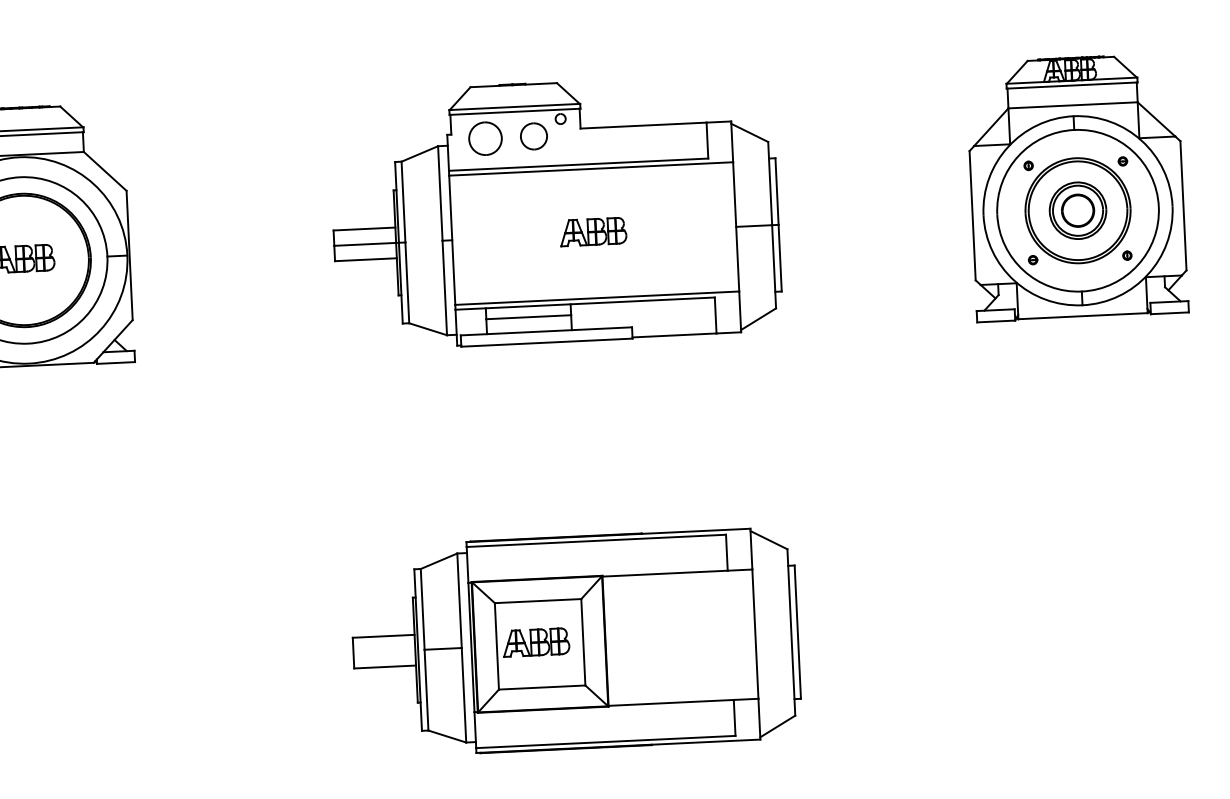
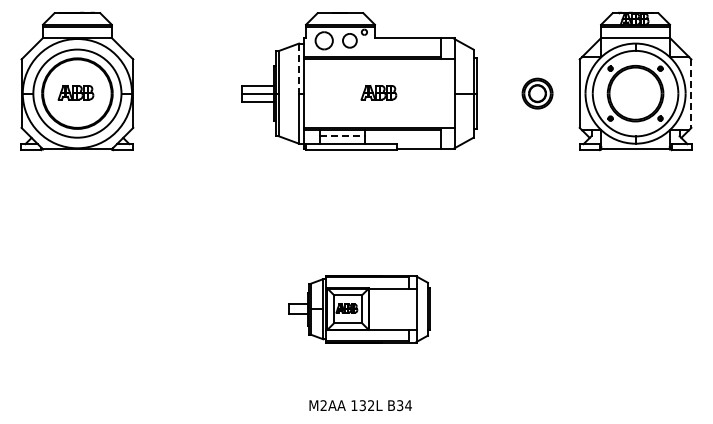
line: (441, 195) -> (299, 69), solid -> dashed
line: (1183, 207) -> (691, 94), solid -> dashed
part: (1077, 210) -> (537, 93), moved
line: (530, 317) -> (343, 136), solid -> dashed
part: (575, 640) -> (359, 308), size x0.6

